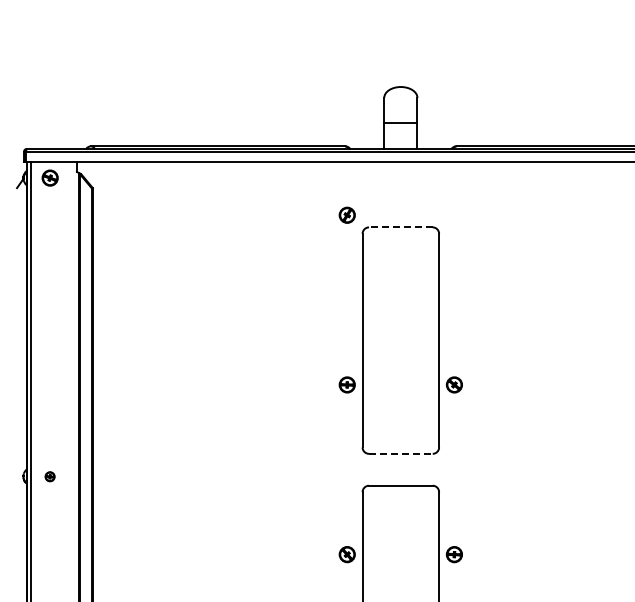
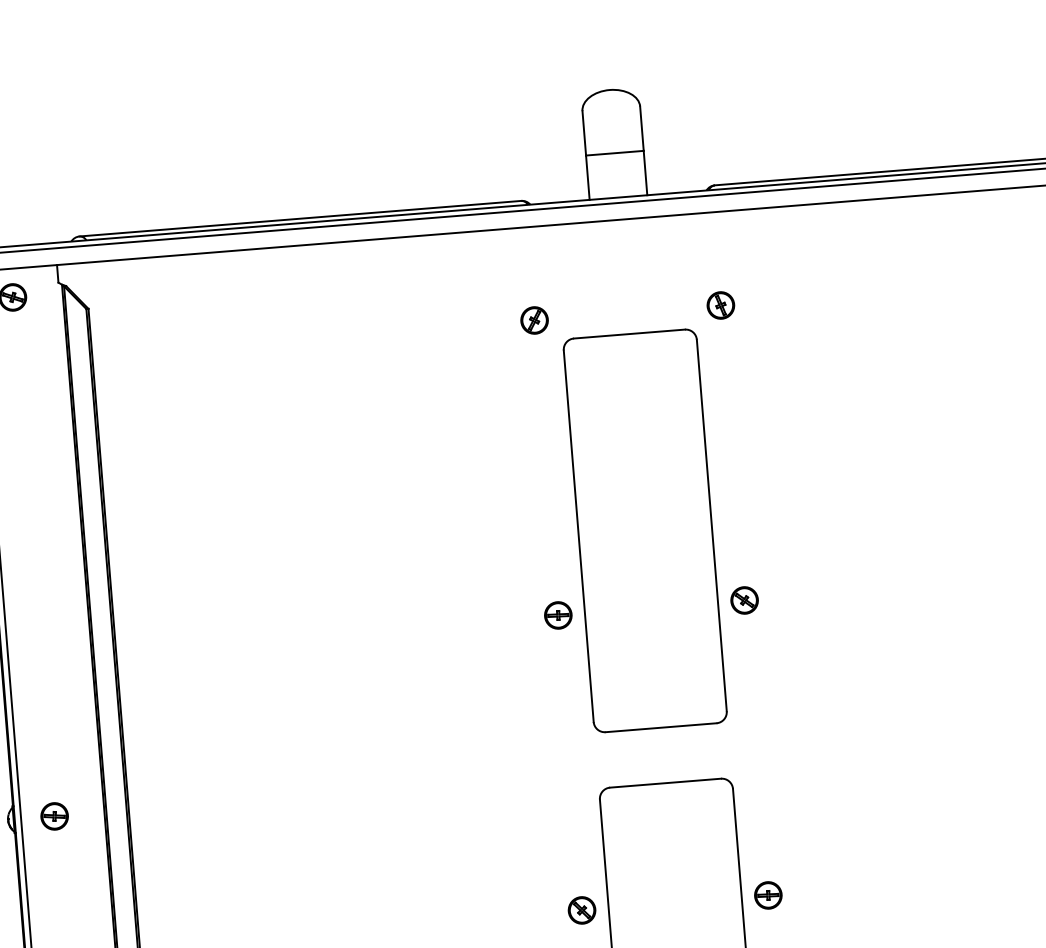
part: (453, 214) -> (719, 304), added
line: (400, 227) -> (628, 334), dashed -> solid
line: (400, 453) -> (660, 727), dashed -> solid
part: (49, 476) -> (53, 816), size x1.67

